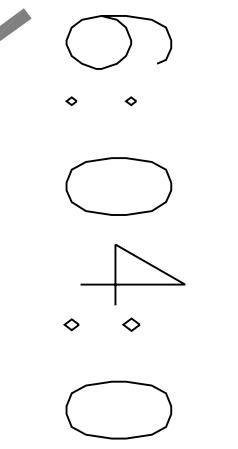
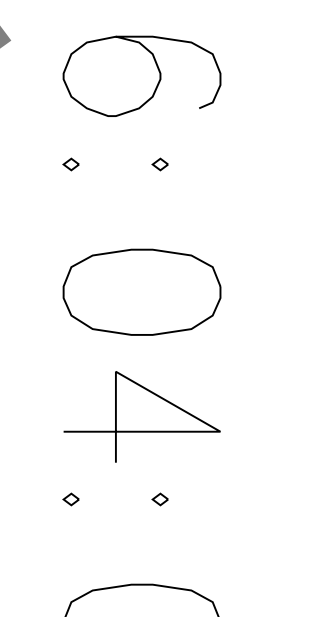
line: (132, 283) -> (141, 430), moved
part: (71, 324) -> (71, 498), size x0.71
part: (130, 324) -> (159, 498), size x0.62

